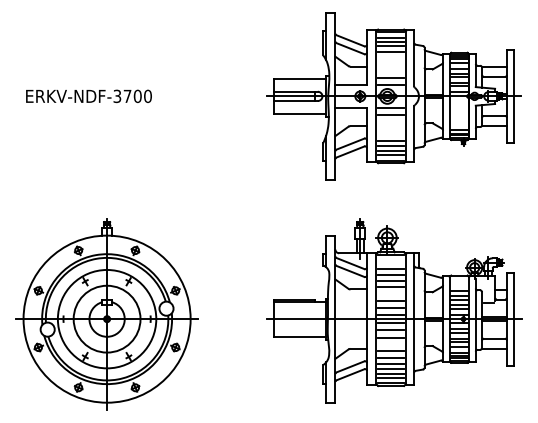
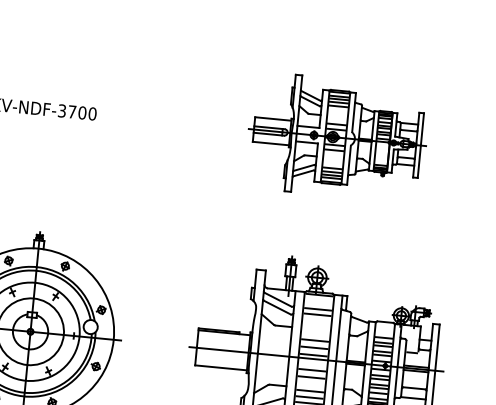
part: (393, 96) -> (336, 137), size x0.7
line: (391, 280) -> (317, 320), removed
line: (391, 286) -> (316, 326), removed
line: (391, 323) -> (313, 363), removed

